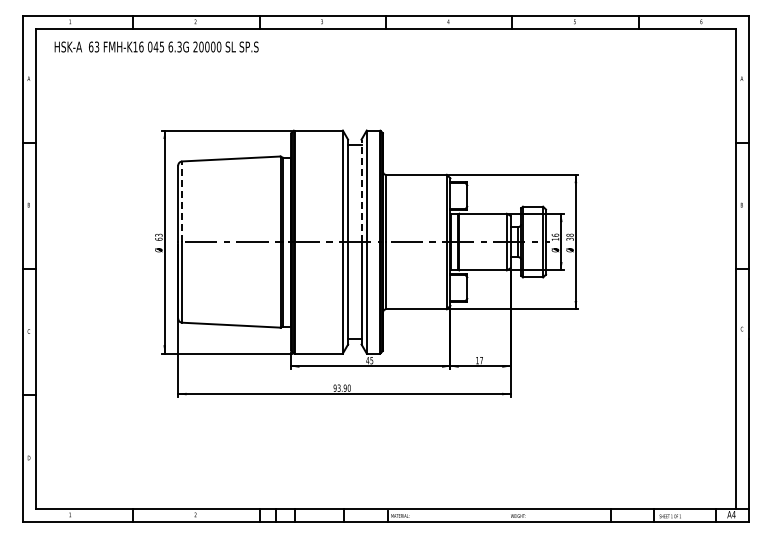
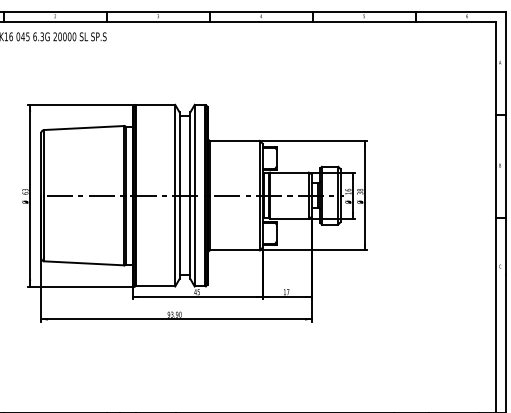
line: (361, 190) -> (190, 153), dashed -> solid
line: (182, 201) -> (44, 162), dashed -> solid

